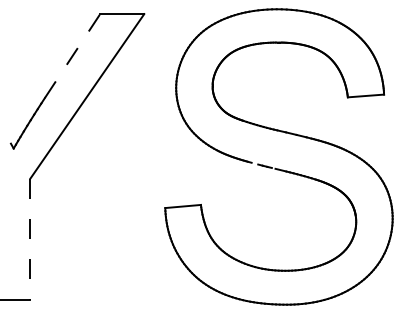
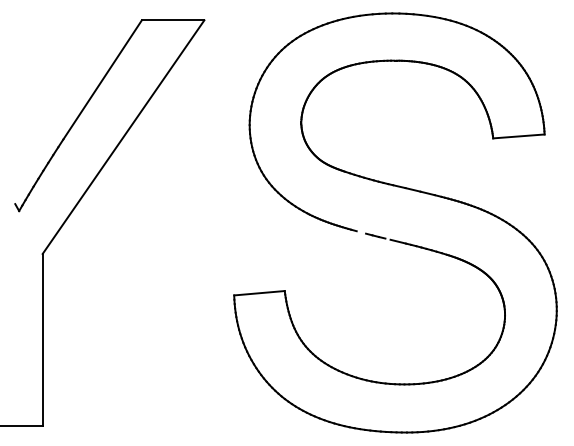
line: (72, 55) -> (102, 79), dashed -> solid
line: (30, 239) -> (42, 339), dashed -> solid

